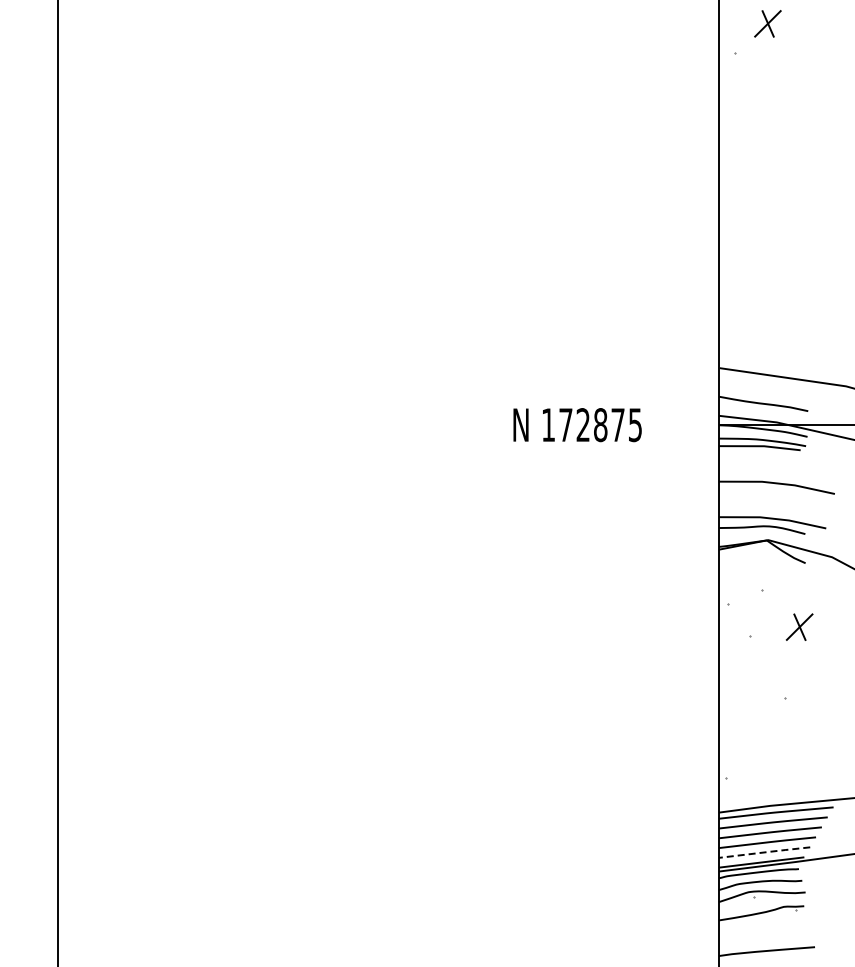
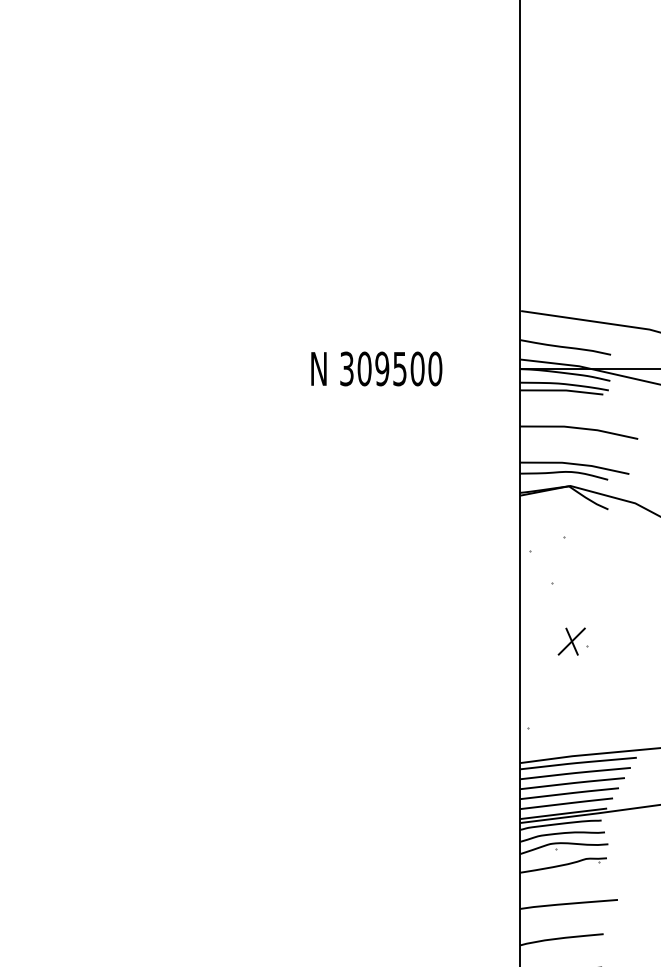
text: (592, 425) -> (391, 369), 172875 -> 309500
part: (799, 626) -> (571, 640), moved
line: (765, 852) -> (567, 803), dashed -> solid

